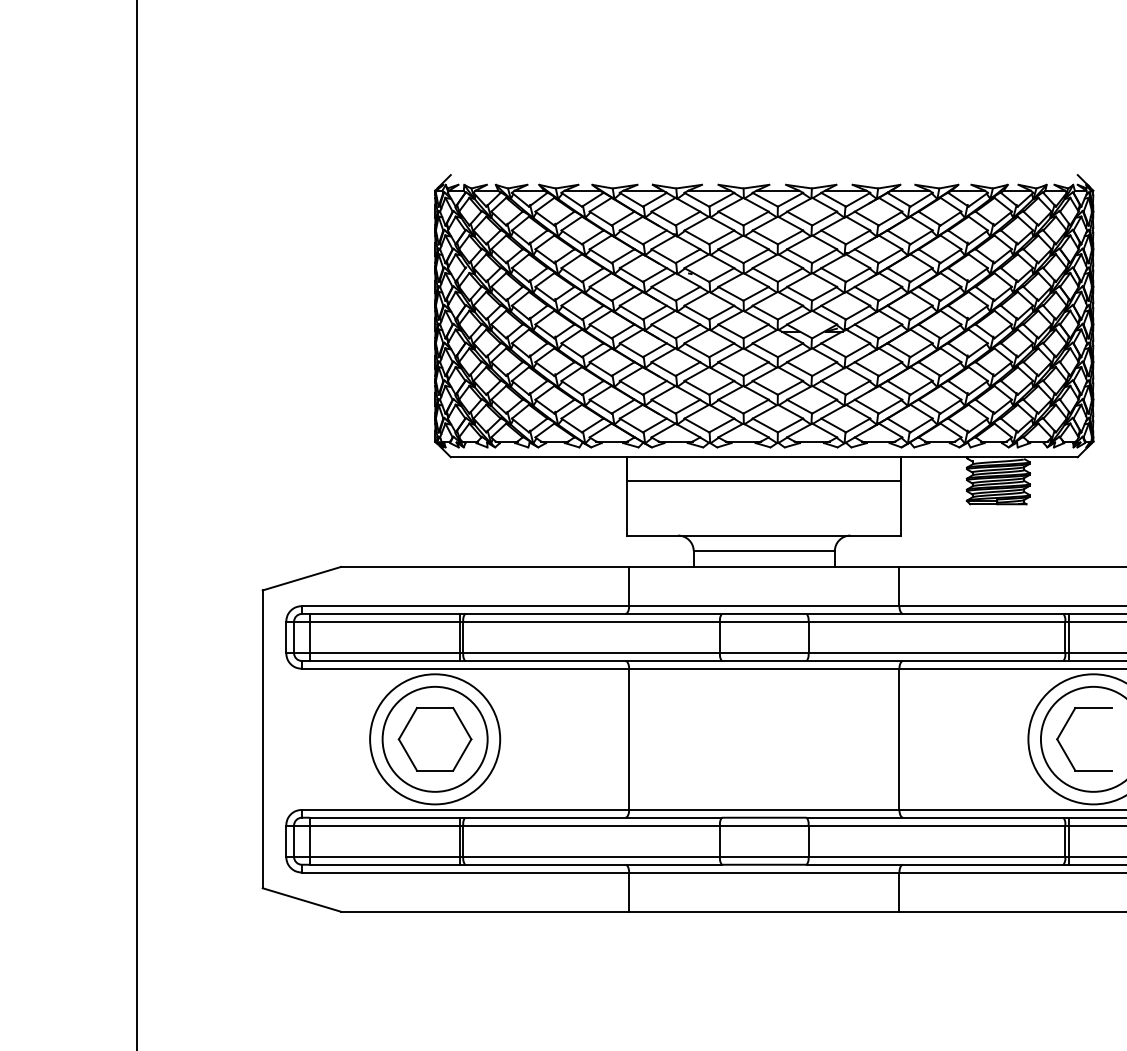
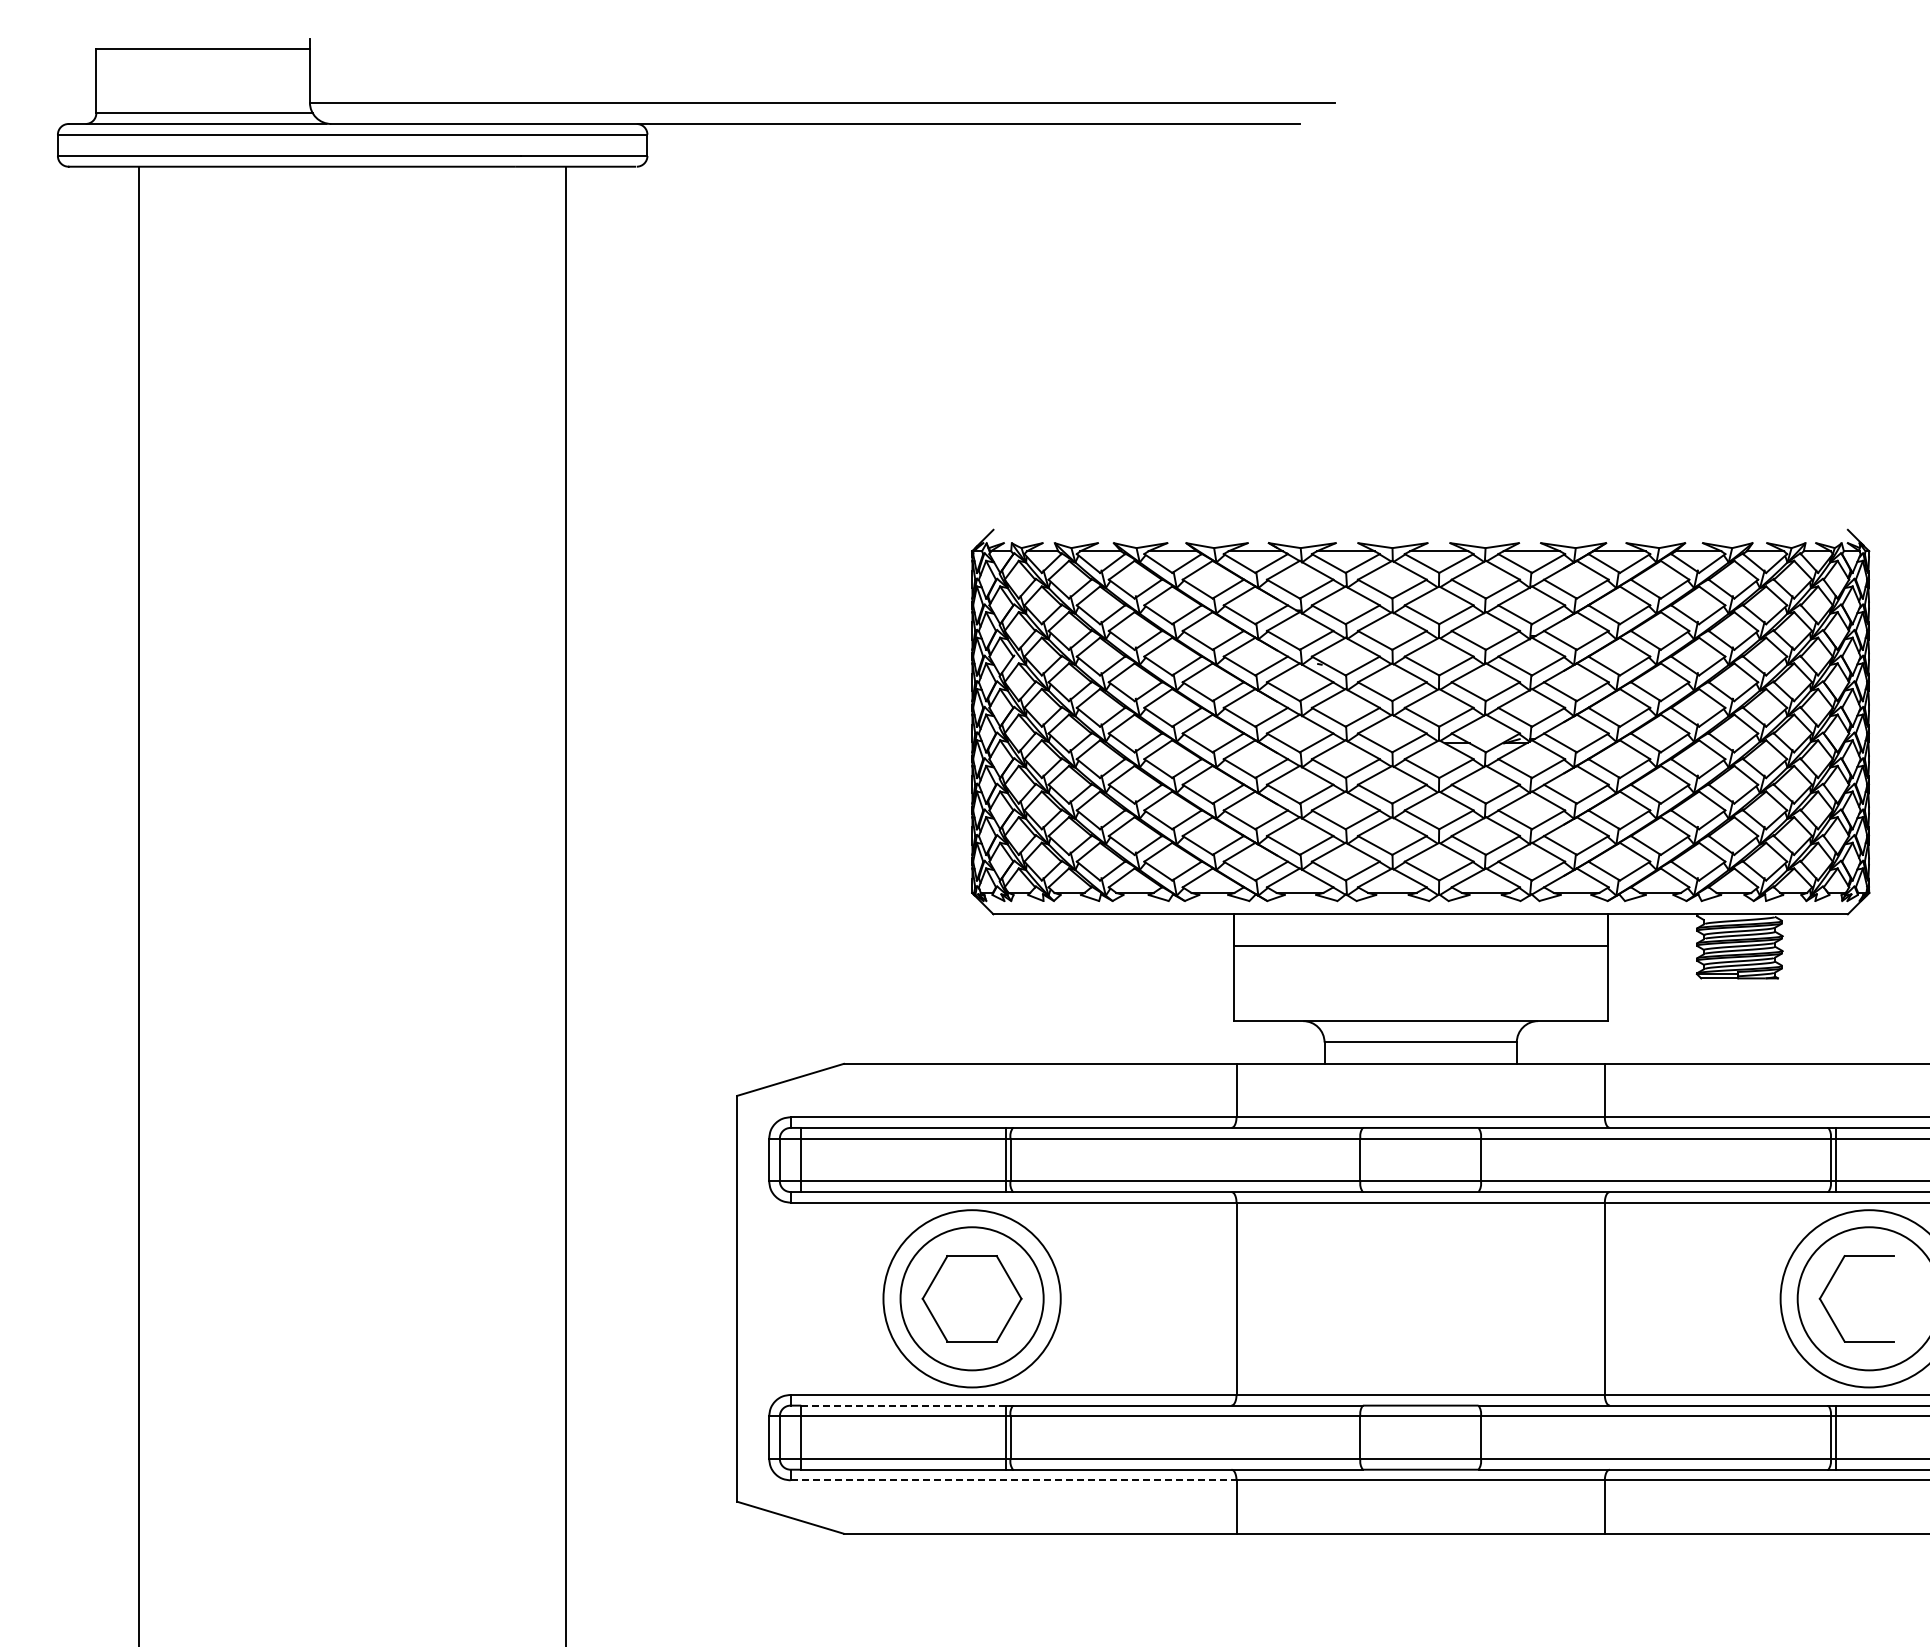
line: (384, 817) -> (903, 1405), solid -> dashed
line: (465, 872) -> (1013, 1480), solid -> dashed

